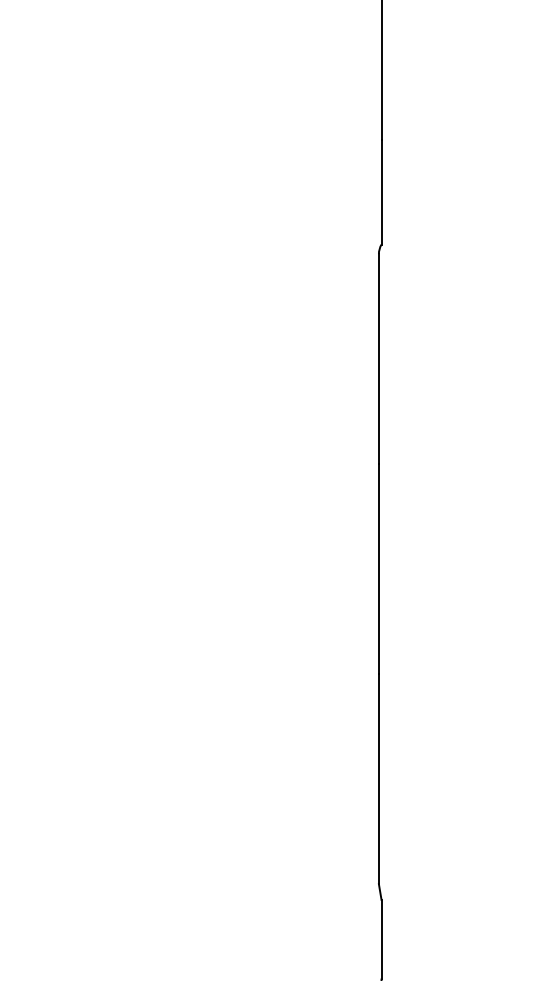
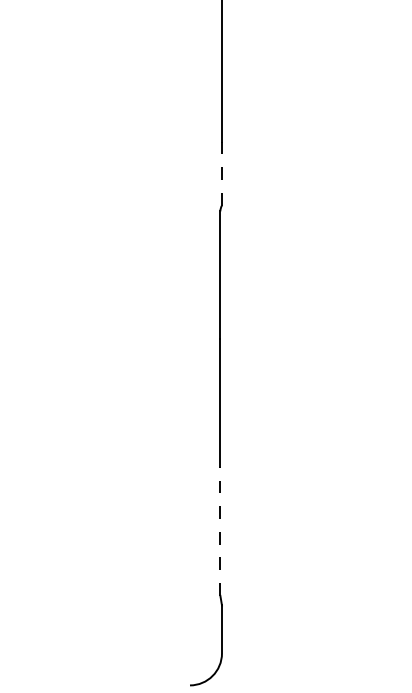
line: (380, 192) -> (221, 173), solid -> dashed
line: (379, 778) -> (220, 531), solid -> dashed

